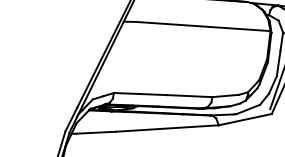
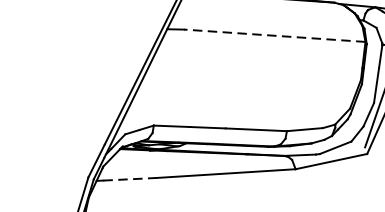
line: (202, 26) -> (273, 35), solid -> dashed
line: (96, 132) -> (130, 178), solid -> dashed

